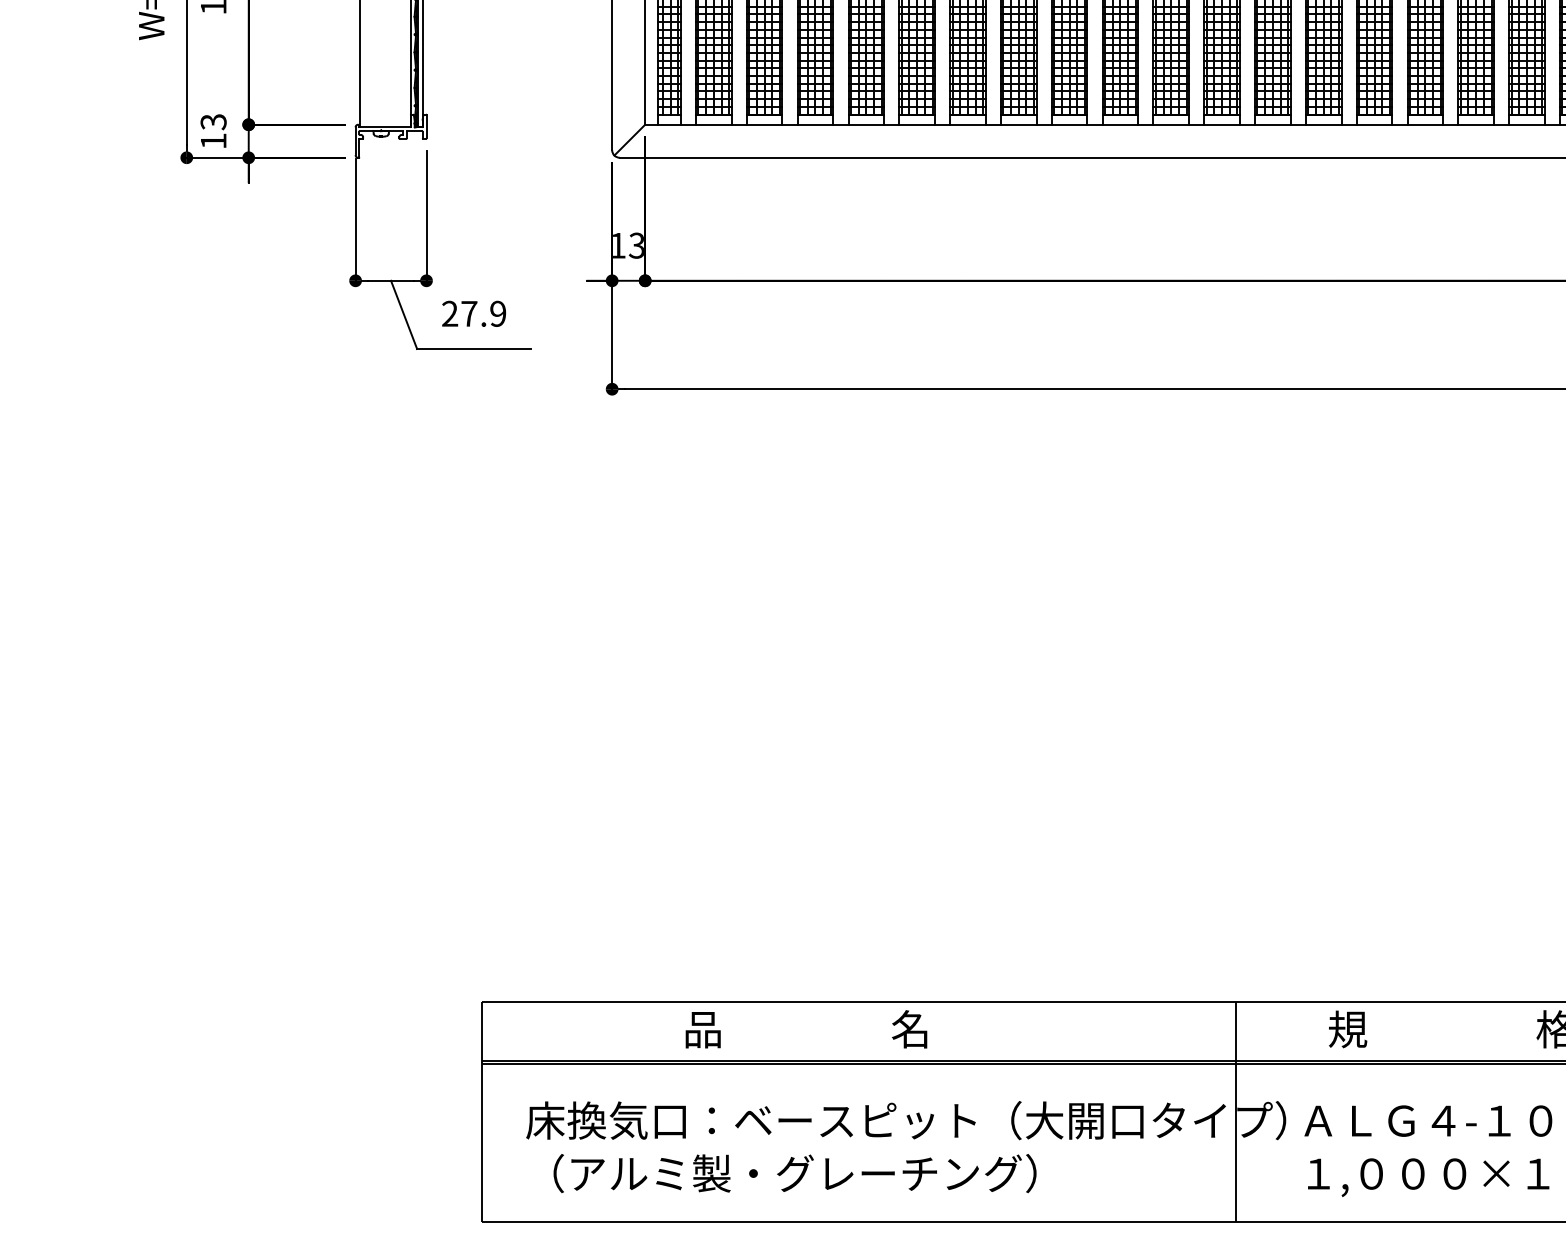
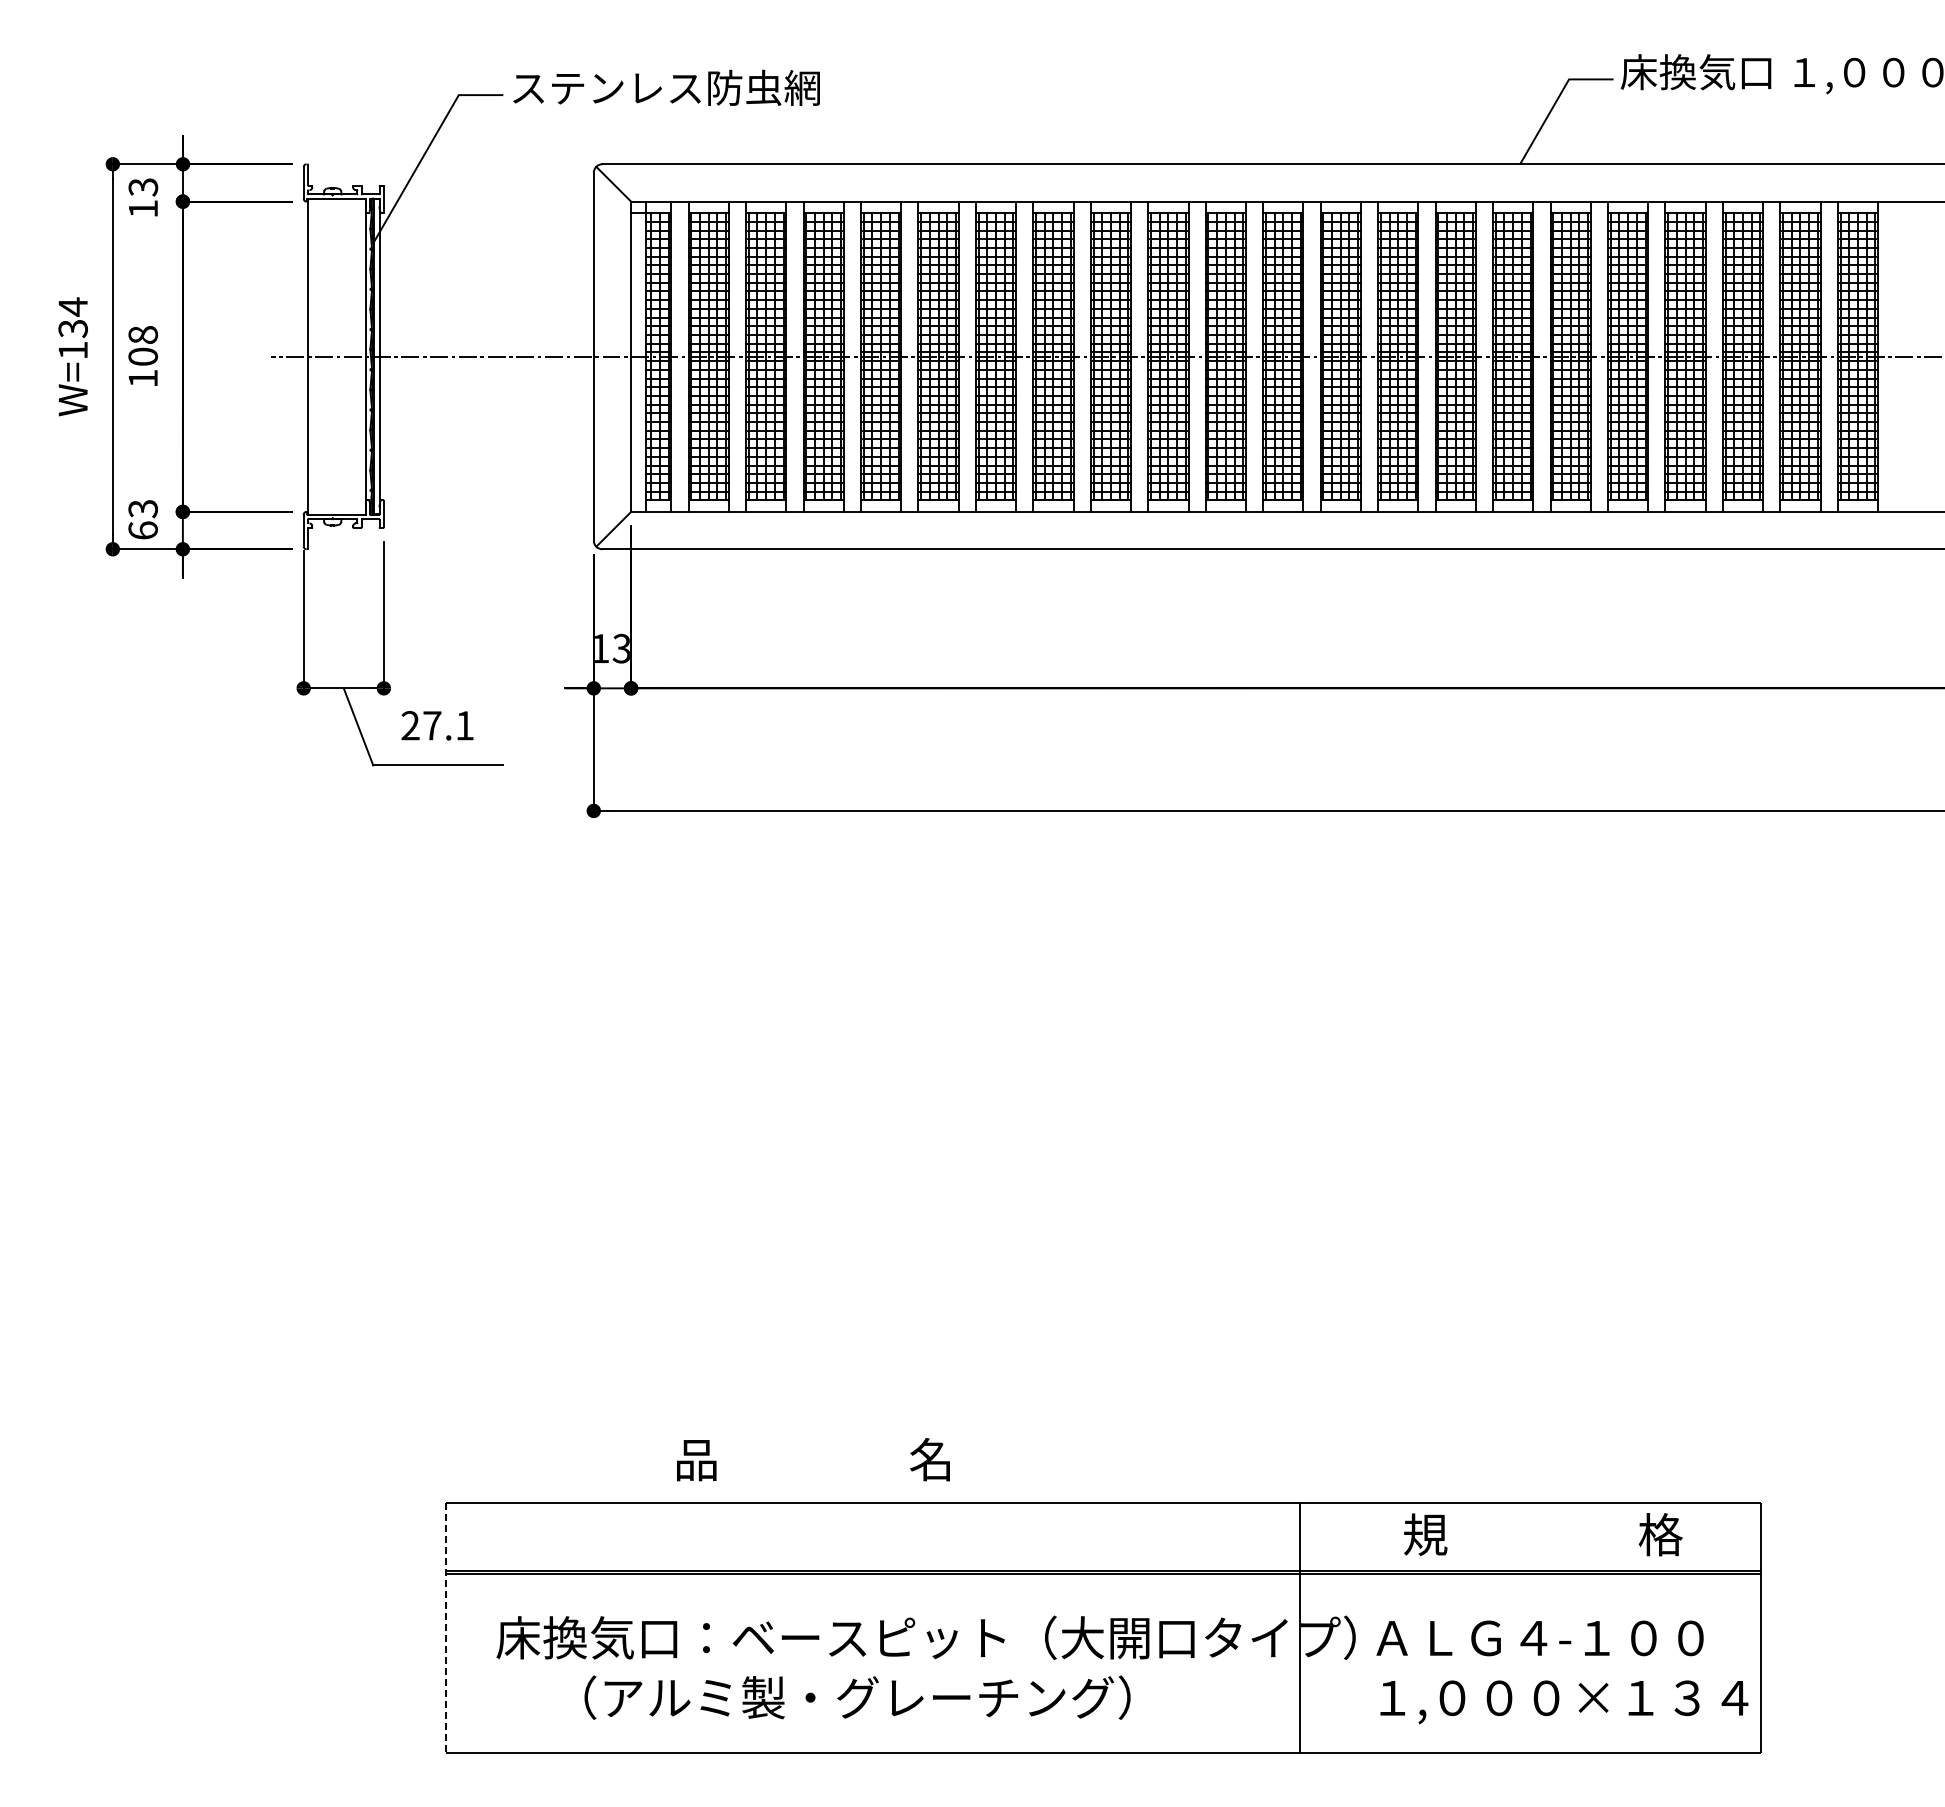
text: (213, 141) -> (143, 530), 13 -> 63
text: (497, 313) -> (464, 725), 27.9 -> 27.1
text: (806, 1029) -> (813, 1459), moved
line: (481, 1112) -> (446, 1628), solid -> dashed
text: (795, 1173) -> (857, 1697), moved

